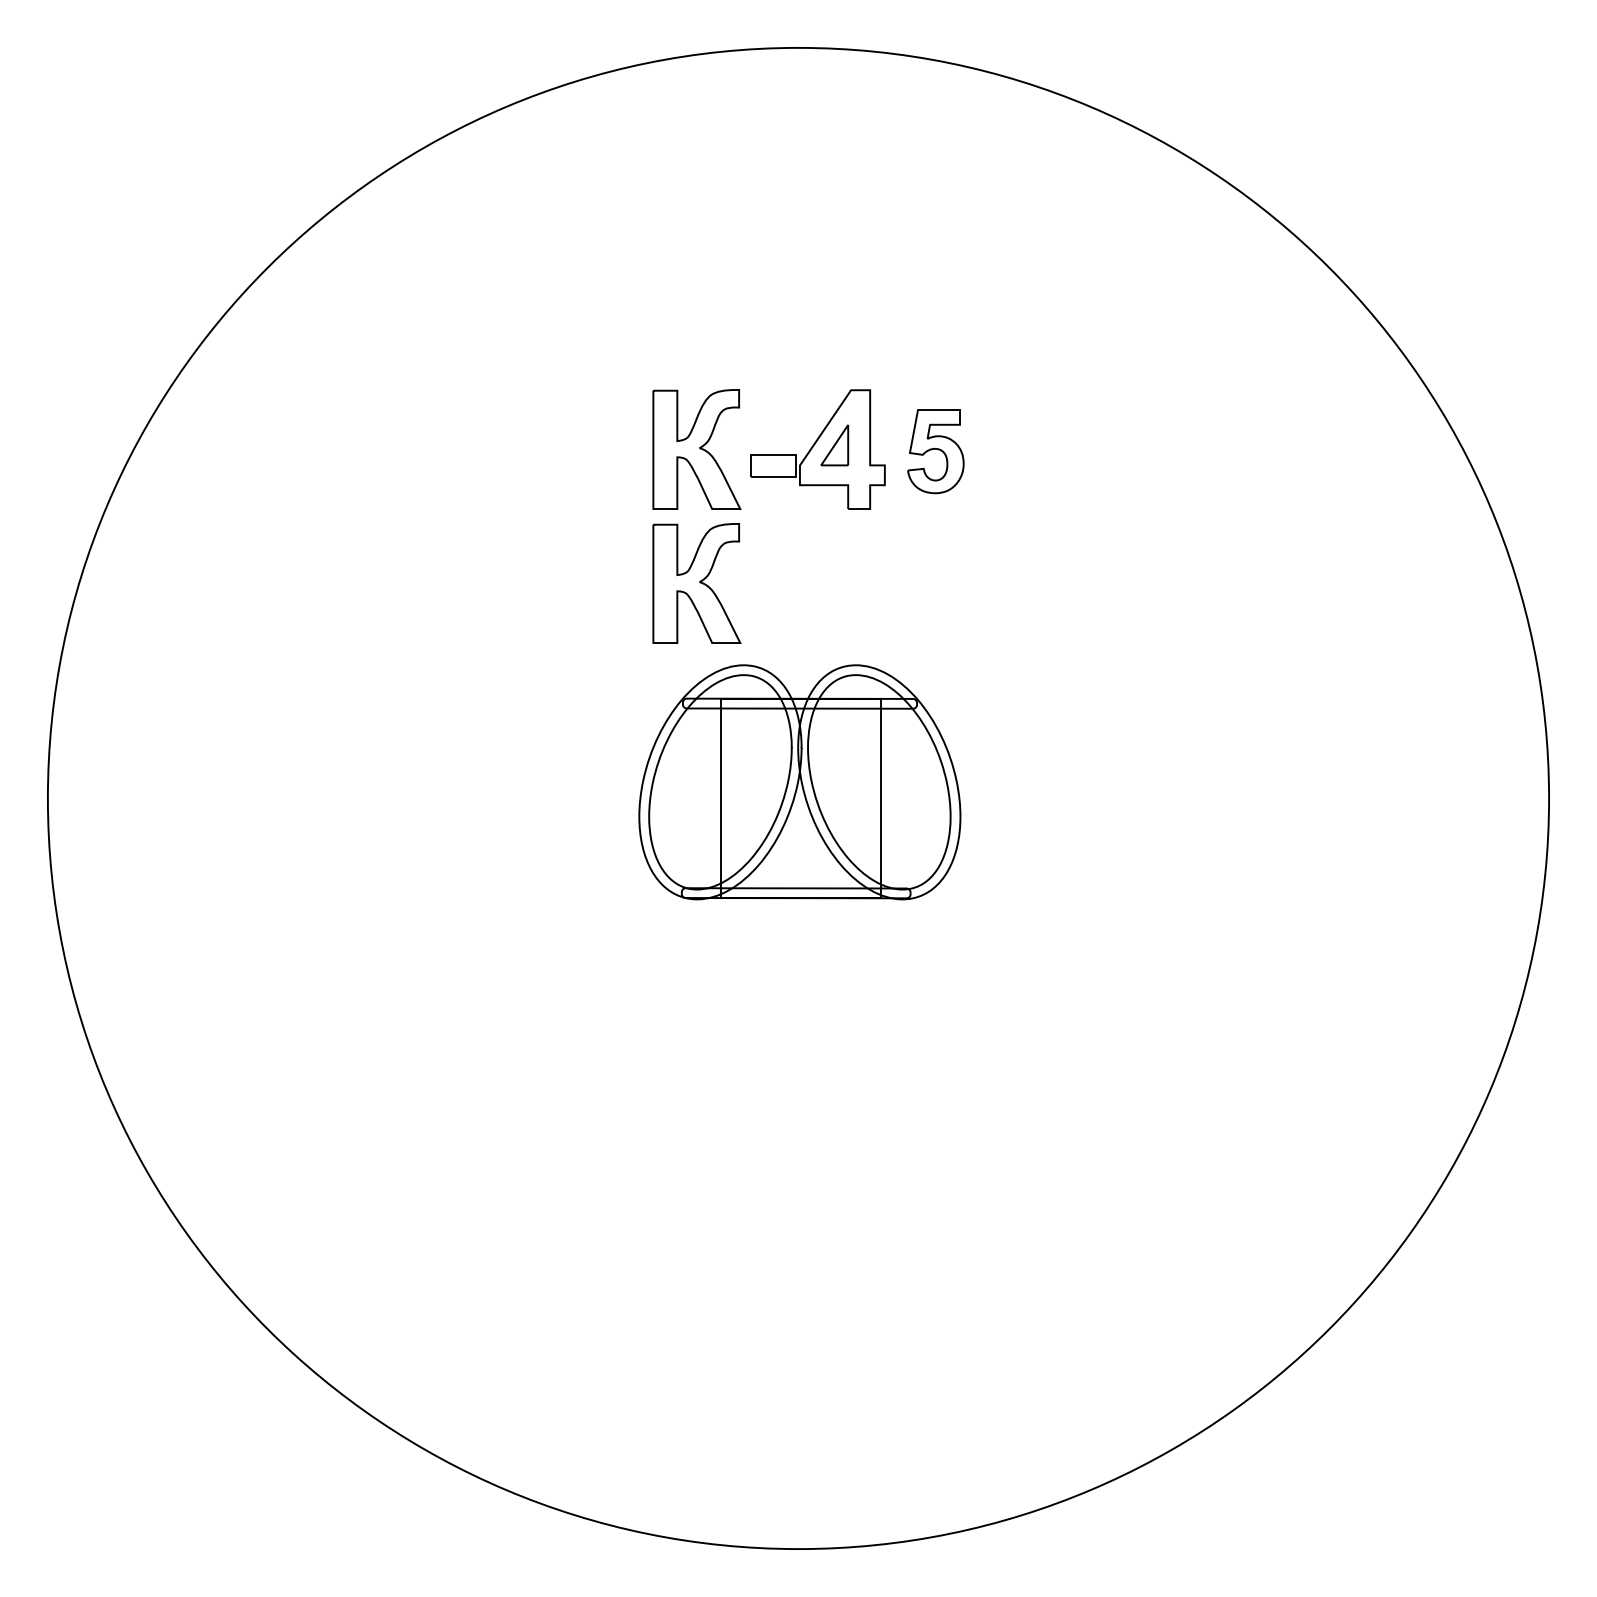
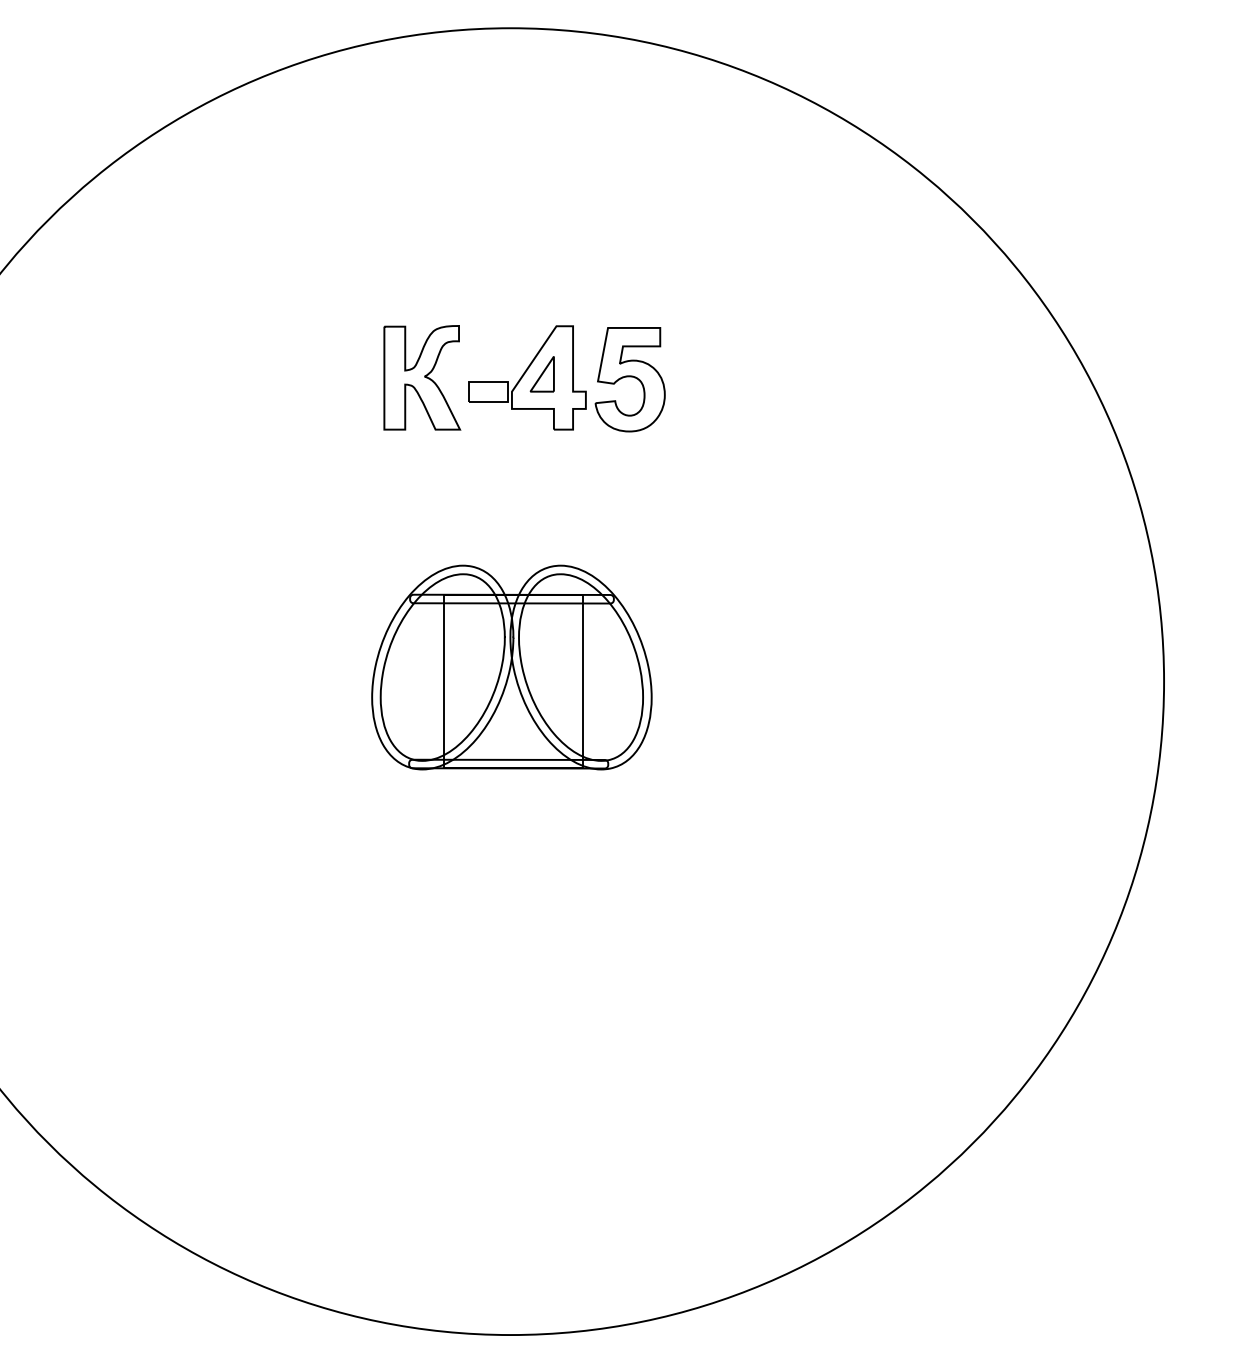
part: (935, 451) -> (629, 379), size x1.43
part: (696, 583) -> (421, 494), removed

